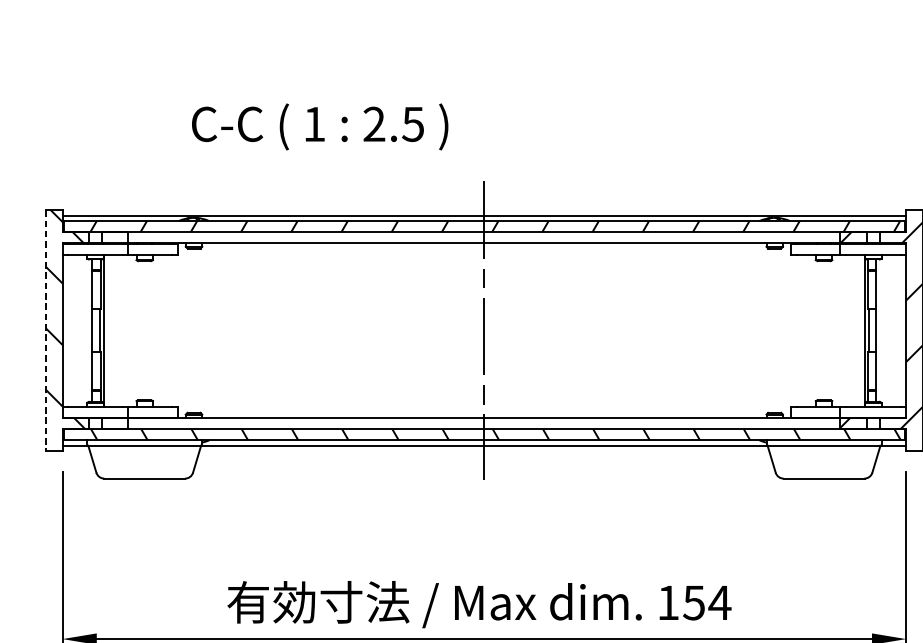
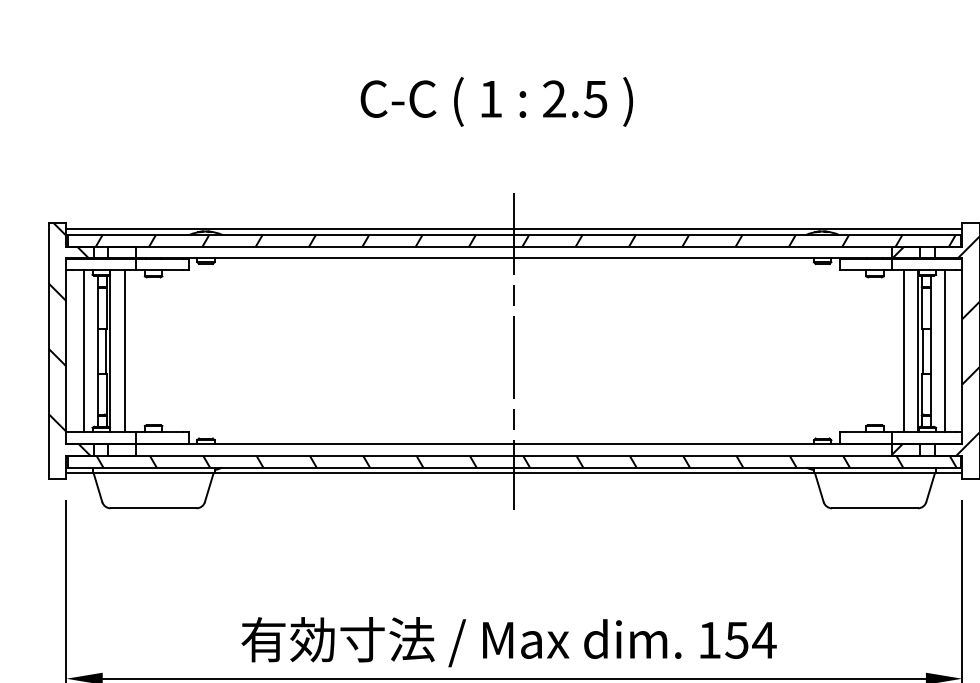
text: (319, 126) -> (496, 101), moved
line: (45, 330) -> (48, 351), dashed -> solid
line: (78, 330) -> (83, 351), added
line: (117, 330) -> (124, 351), added
line: (851, 330) -> (904, 351), added
line: (889, 330) -> (944, 351), added

